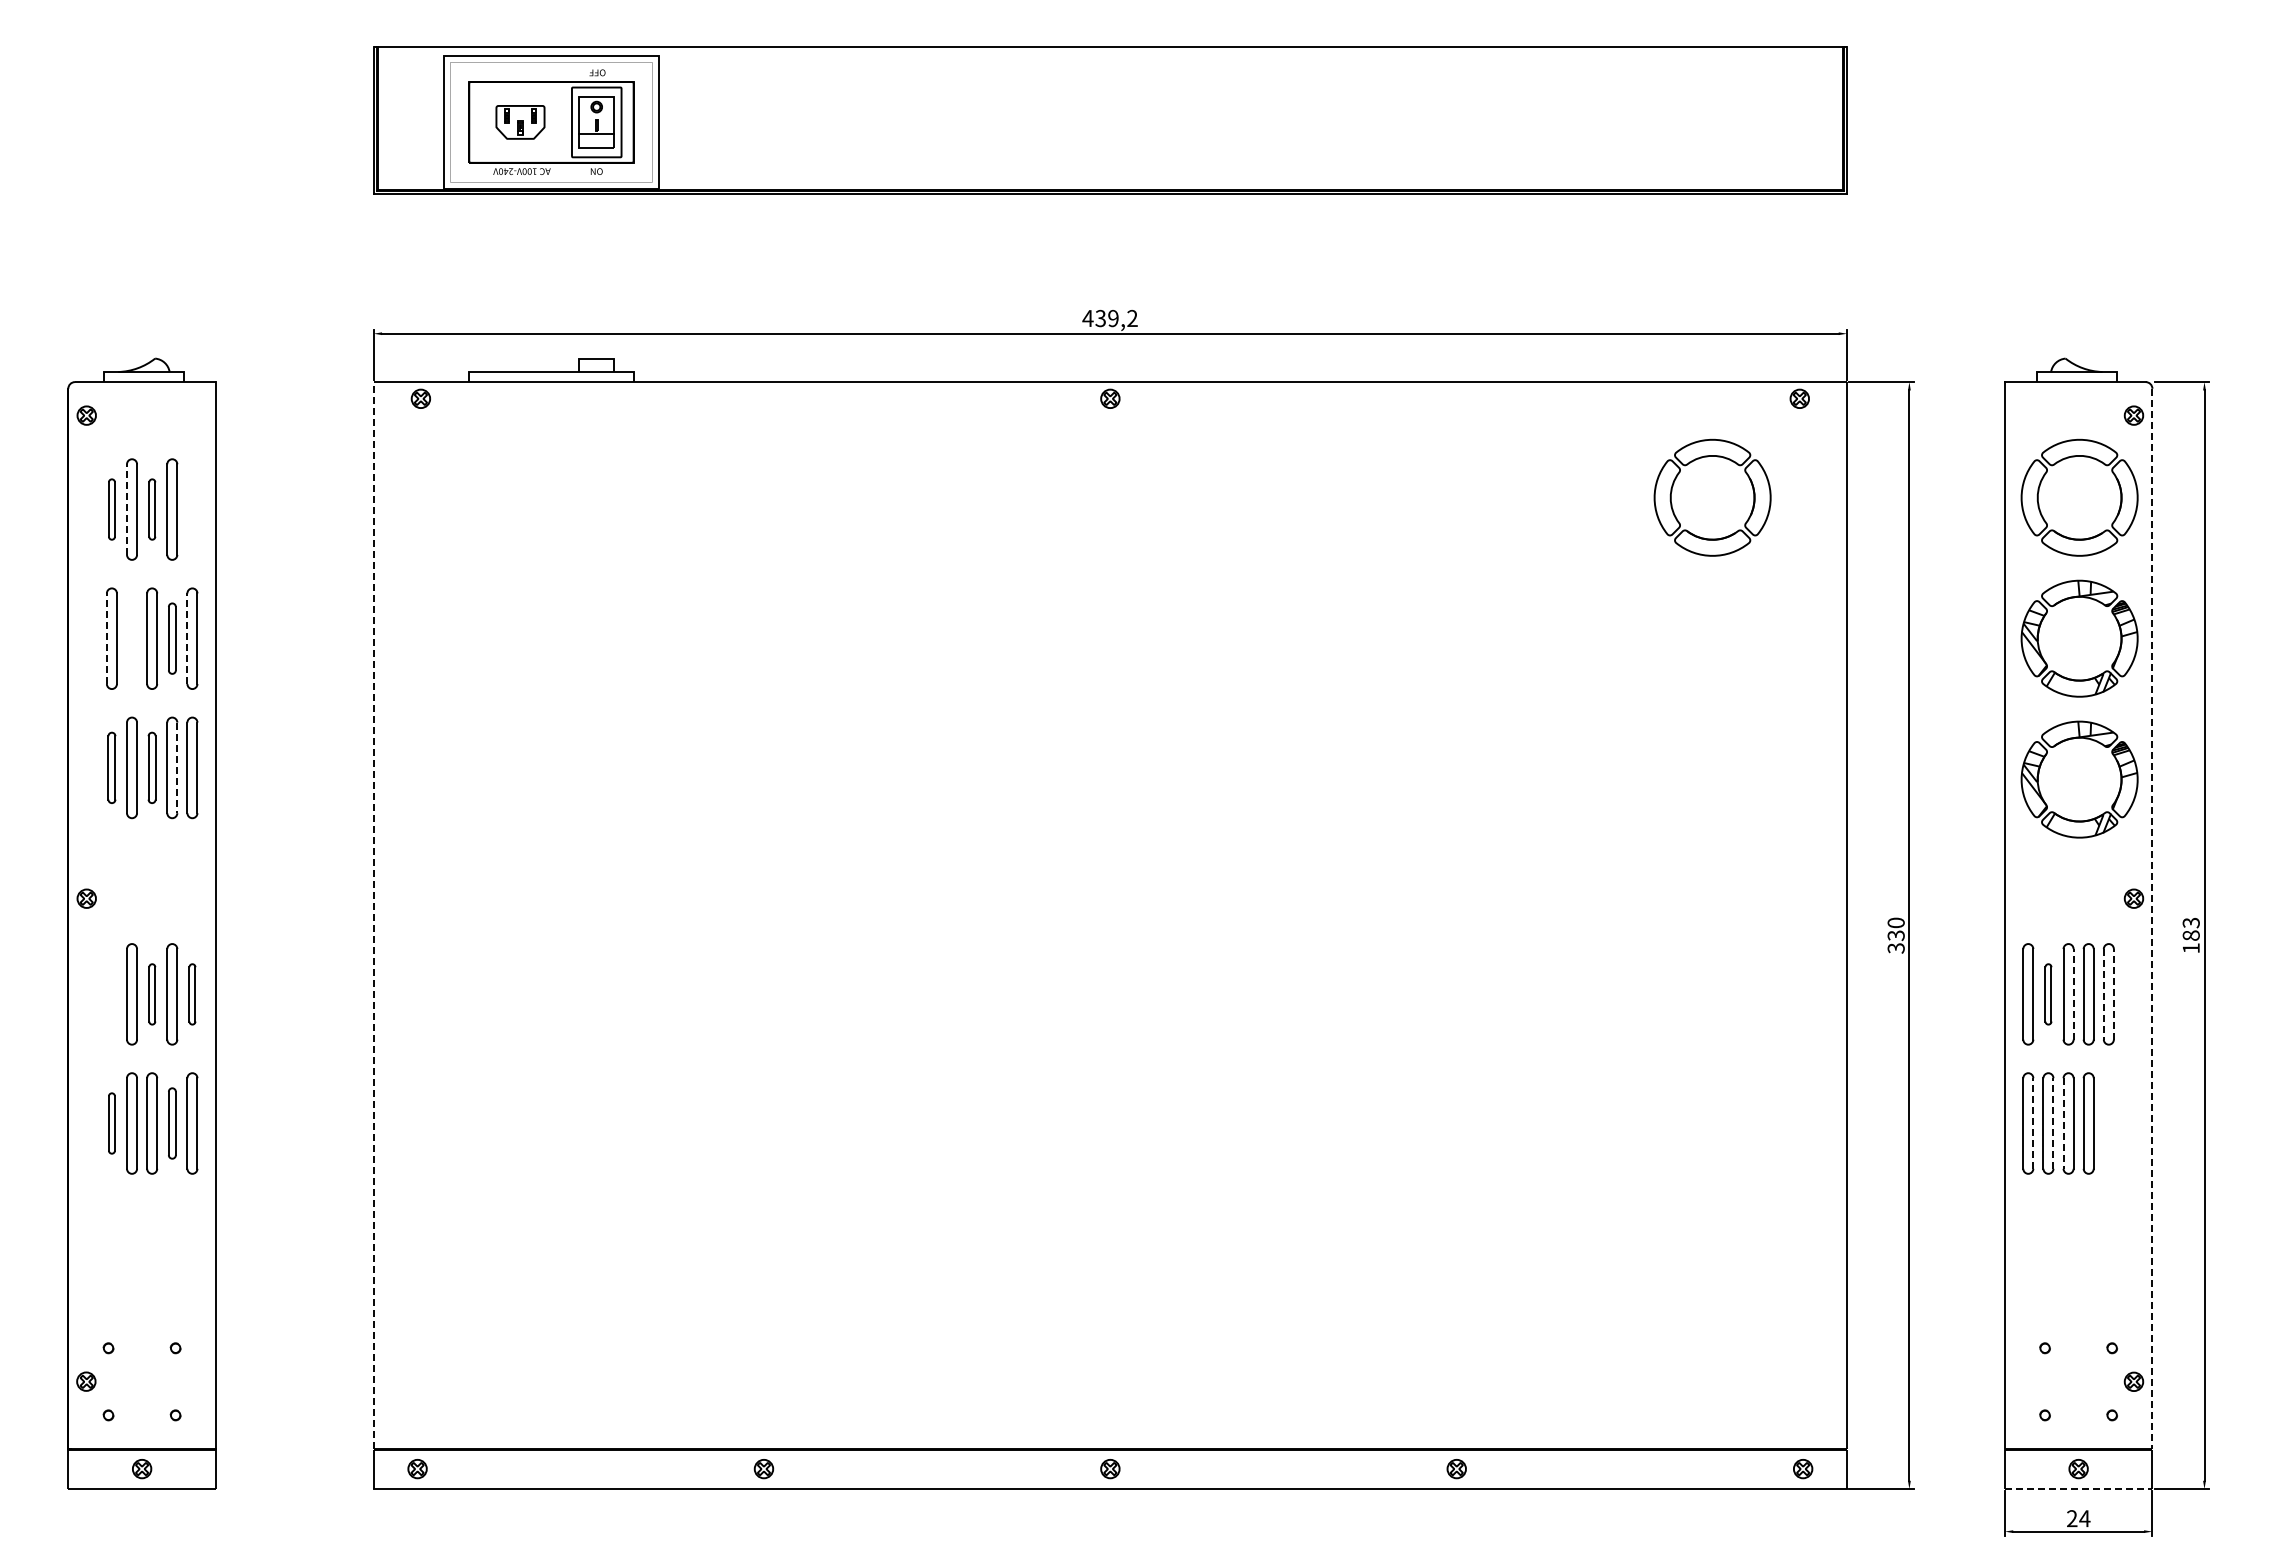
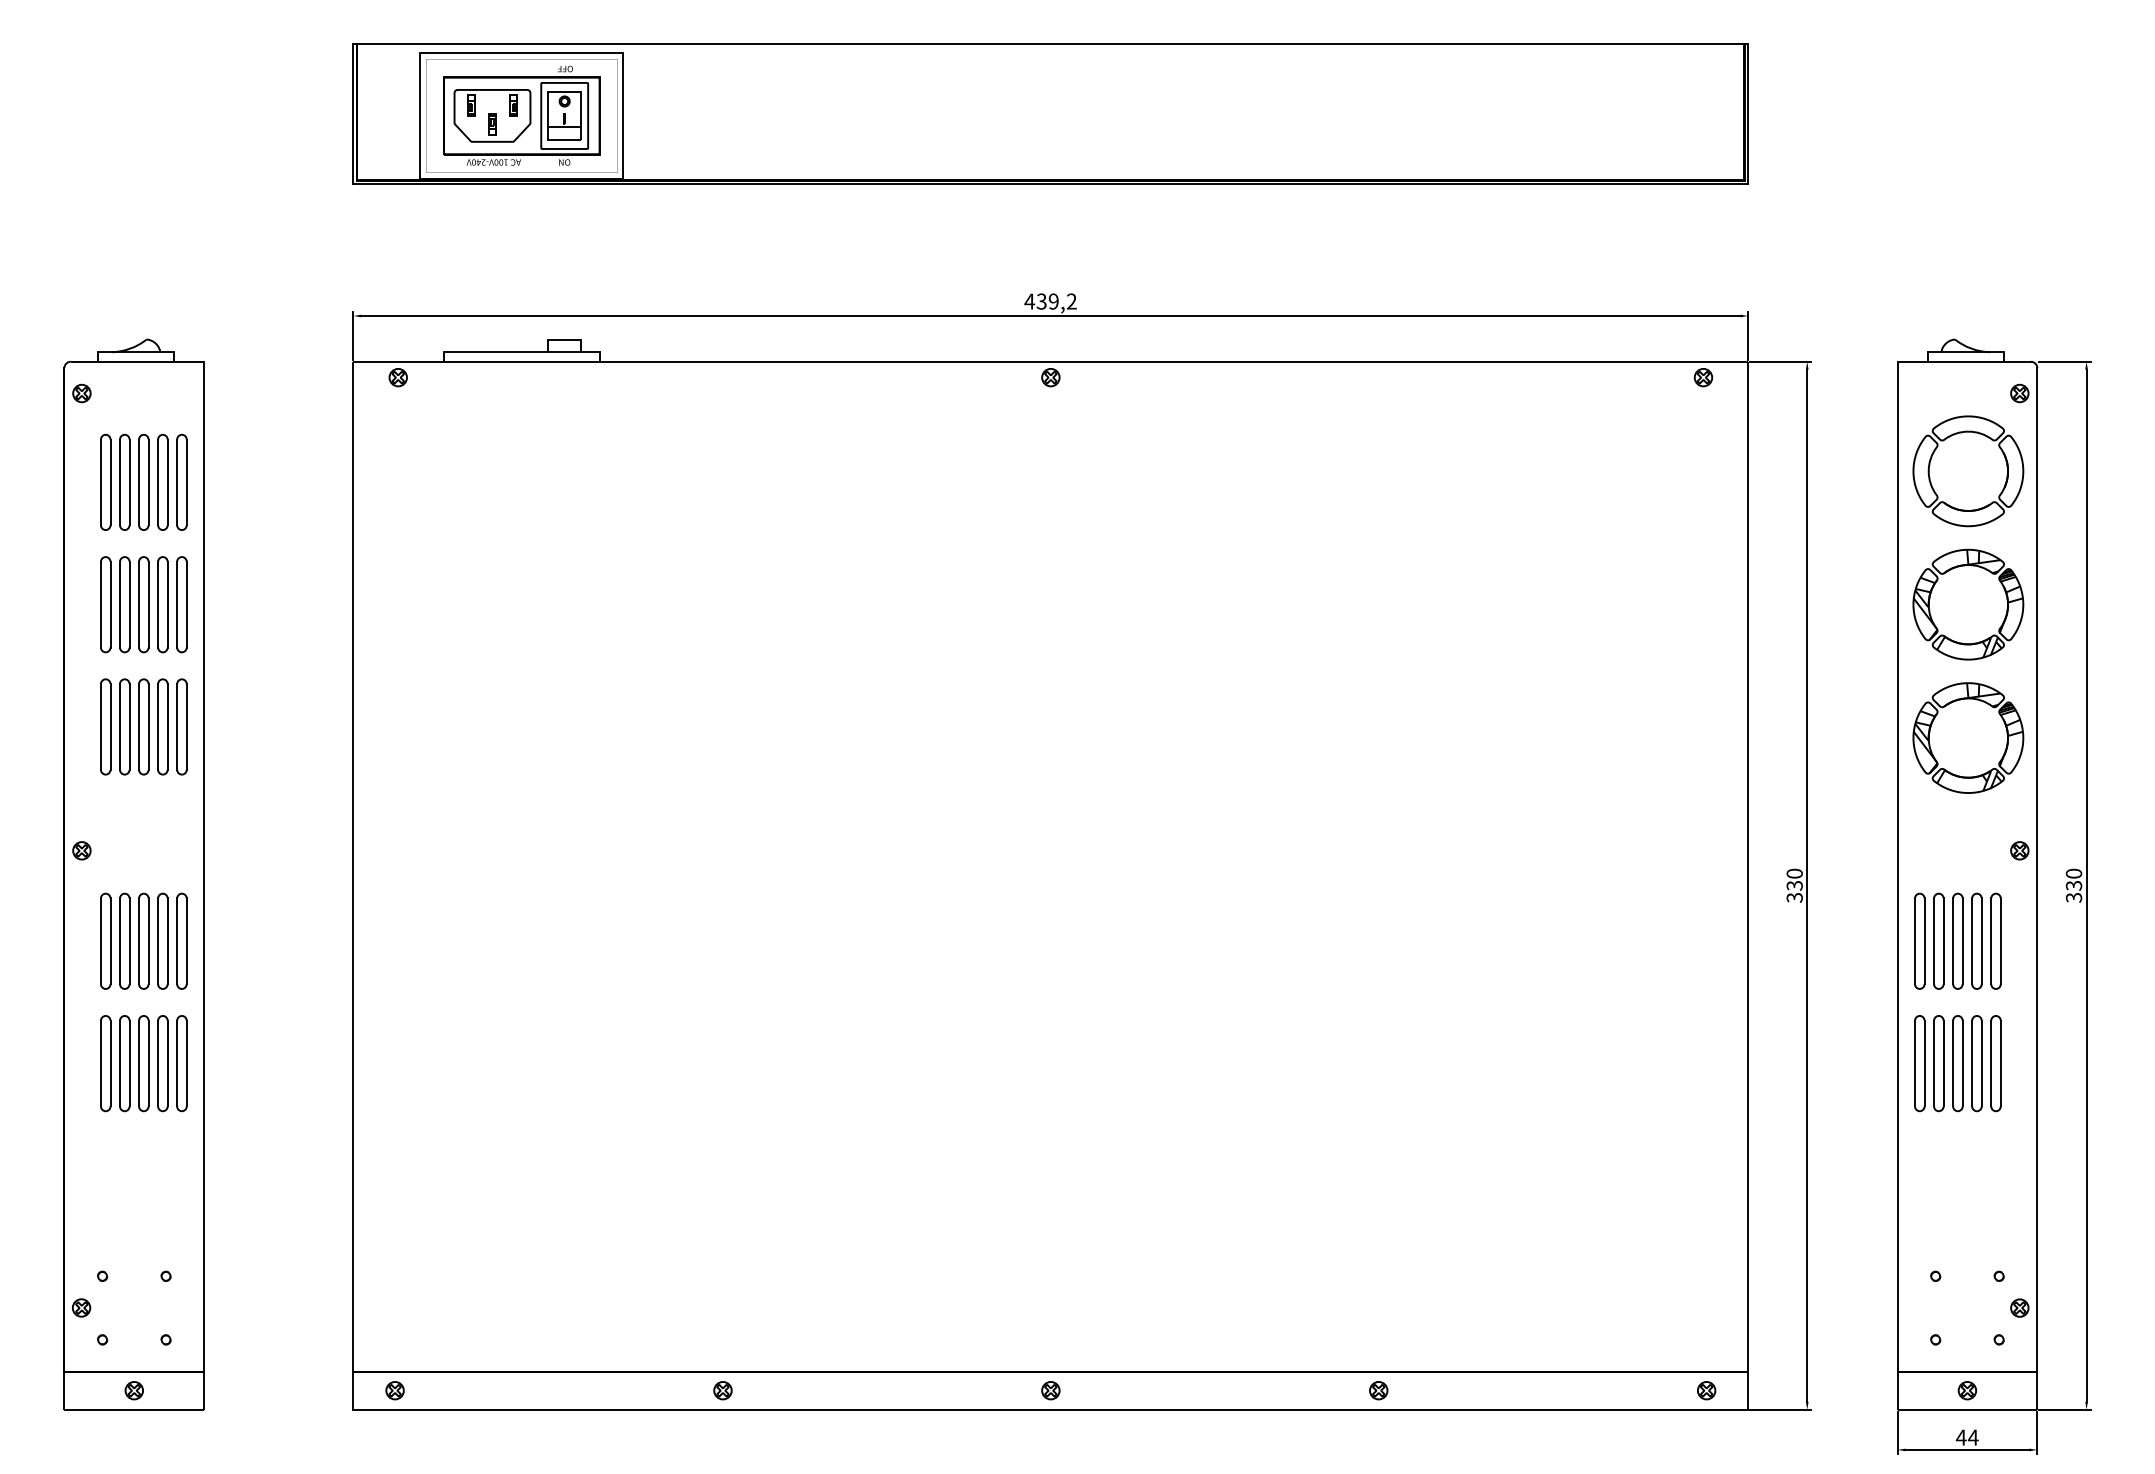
part: (520, 122) -> (492, 116), size x1.67
part: (1699, 459) -> (1608, 435), removed
part: (111, 509) -> (105, 482), size x1.67
line: (127, 509) -> (120, 482), dashed -> solid
part: (152, 509) -> (144, 482), size x1.67
part: (192, 509) -> (182, 482), added
line: (106, 638) -> (100, 604), dashed -> solid
part: (131, 638) -> (124, 604), added
part: (172, 638) -> (163, 604), size x1.43
line: (187, 638) -> (177, 604), dashed -> solid
part: (111, 767) -> (105, 726), size x1.43
part: (151, 767) -> (143, 726), size x1.43
line: (177, 768) -> (167, 727), dashed -> solid
line: (373, 915) -> (353, 866), dashed -> solid
line: (2152, 919) -> (2037, 870), dashed -> solid
text: (2190, 935) -> (2073, 885), 183 -> 330
line: (2073, 993) -> (1962, 940), dashed -> solid
line: (2113, 993) -> (2000, 940), dashed -> solid
part: (111, 994) -> (105, 941), added
part: (152, 994) -> (144, 941), size x1.67
part: (192, 994) -> (182, 941), size x1.67
part: (2048, 994) -> (1938, 941), size x1.67
line: (2103, 994) -> (1990, 941), dashed -> solid
part: (111, 1123) -> (105, 1063), size x1.67
part: (172, 1123) -> (163, 1063), size x1.43
line: (2033, 1123) -> (1924, 1063), dashed -> solid
line: (2053, 1123) -> (1943, 1063), dashed -> solid
part: (2108, 1123) -> (1995, 1063), added
line: (2063, 1124) -> (1953, 1064), dashed -> solid
line: (2078, 1489) -> (1967, 1410), dashed -> solid
text: (2071, 1518) -> (1960, 1437), 24 -> 44

